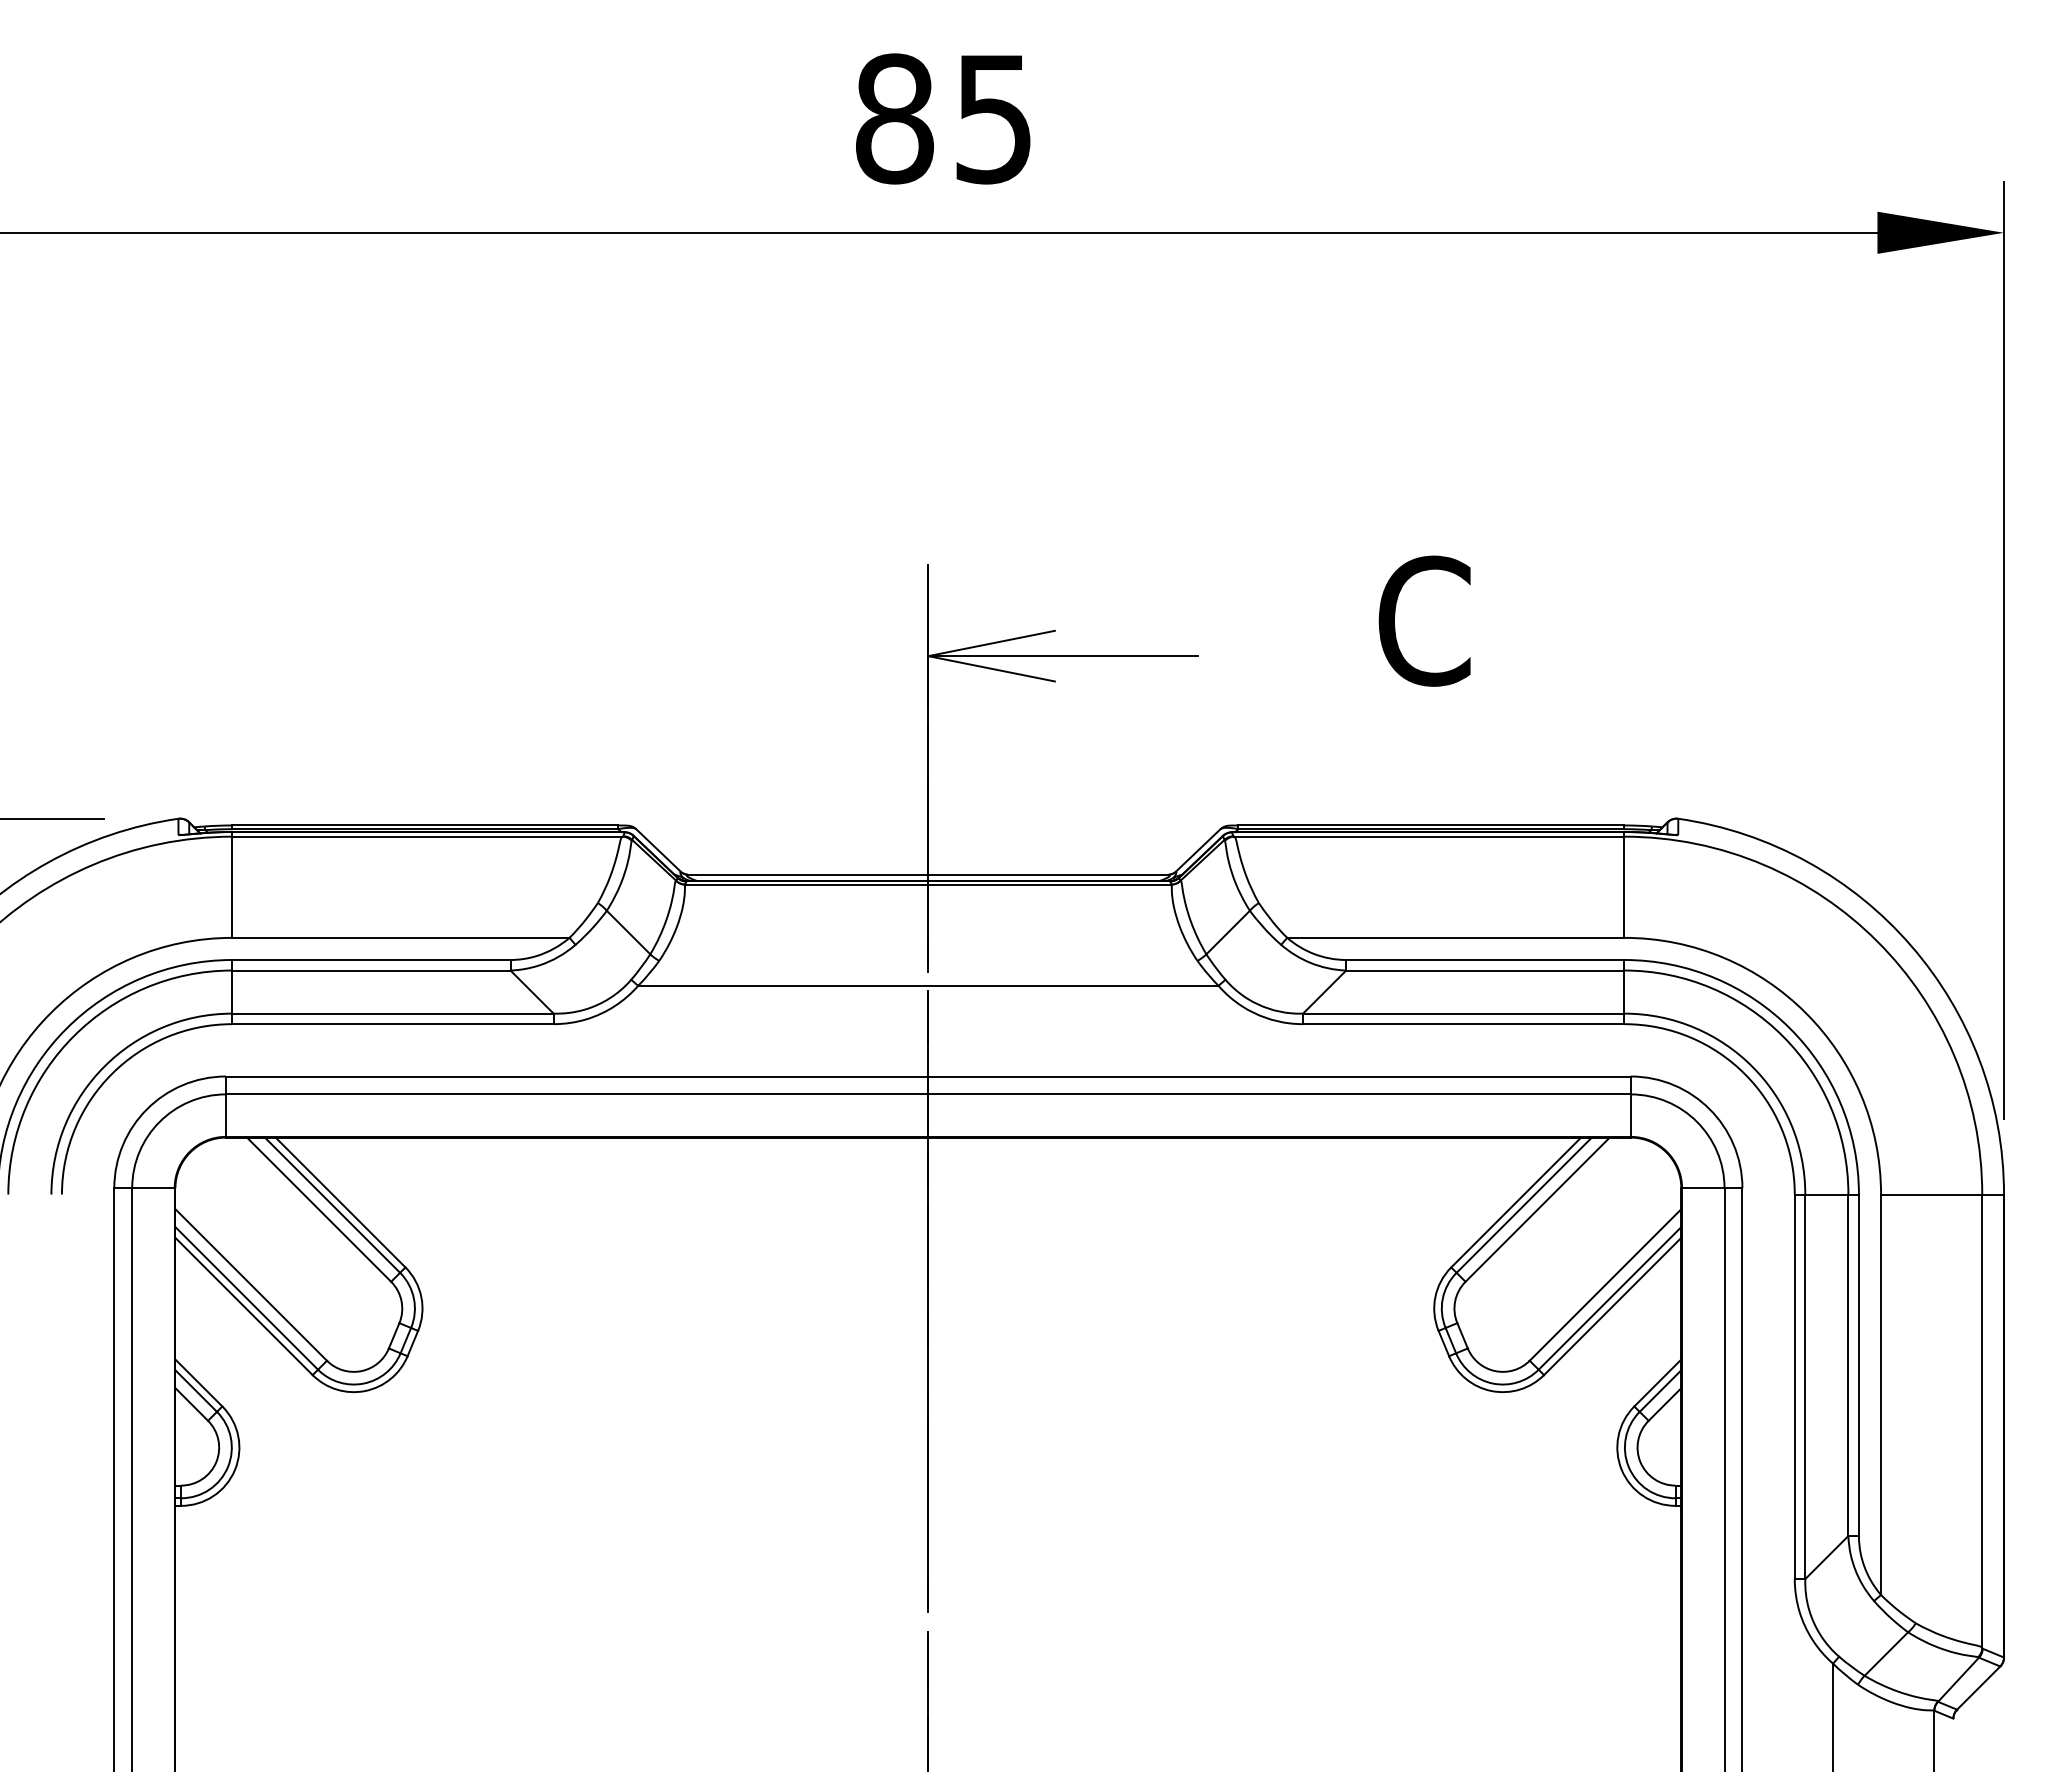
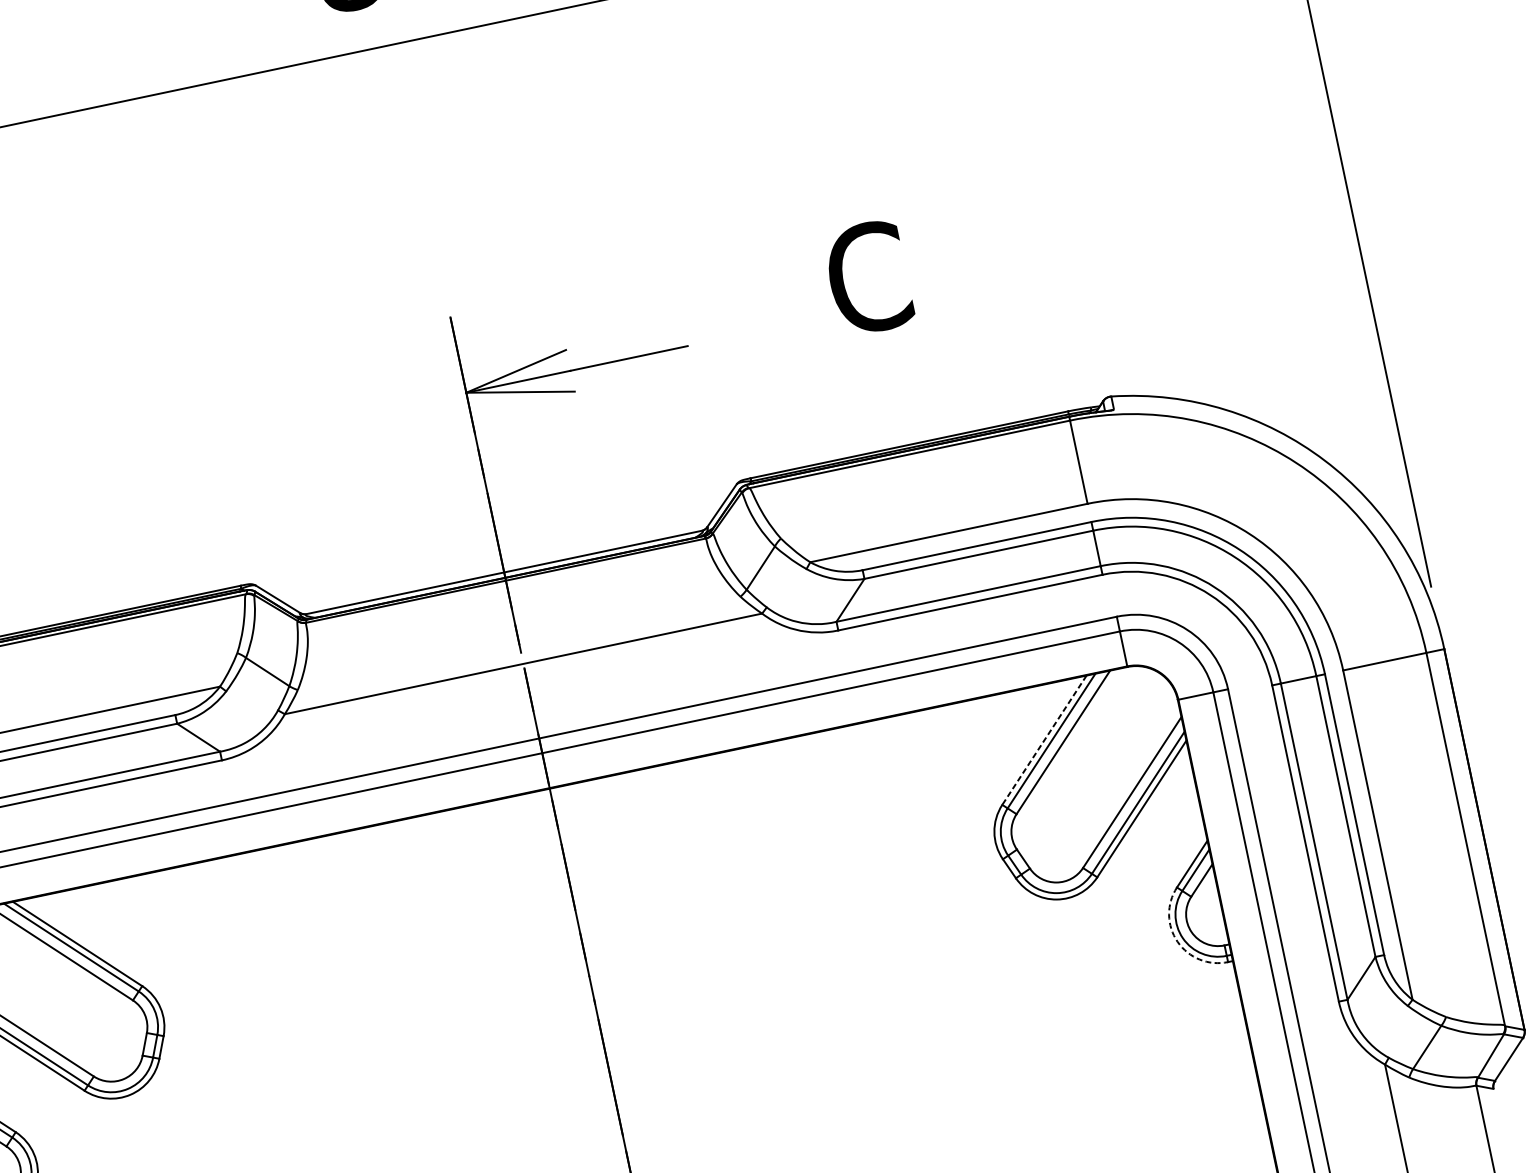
line: (1516, 1202) -> (1044, 740), solid -> dashed
arc: (1621, 1469) -> (1177, 941), solid -> dashed

